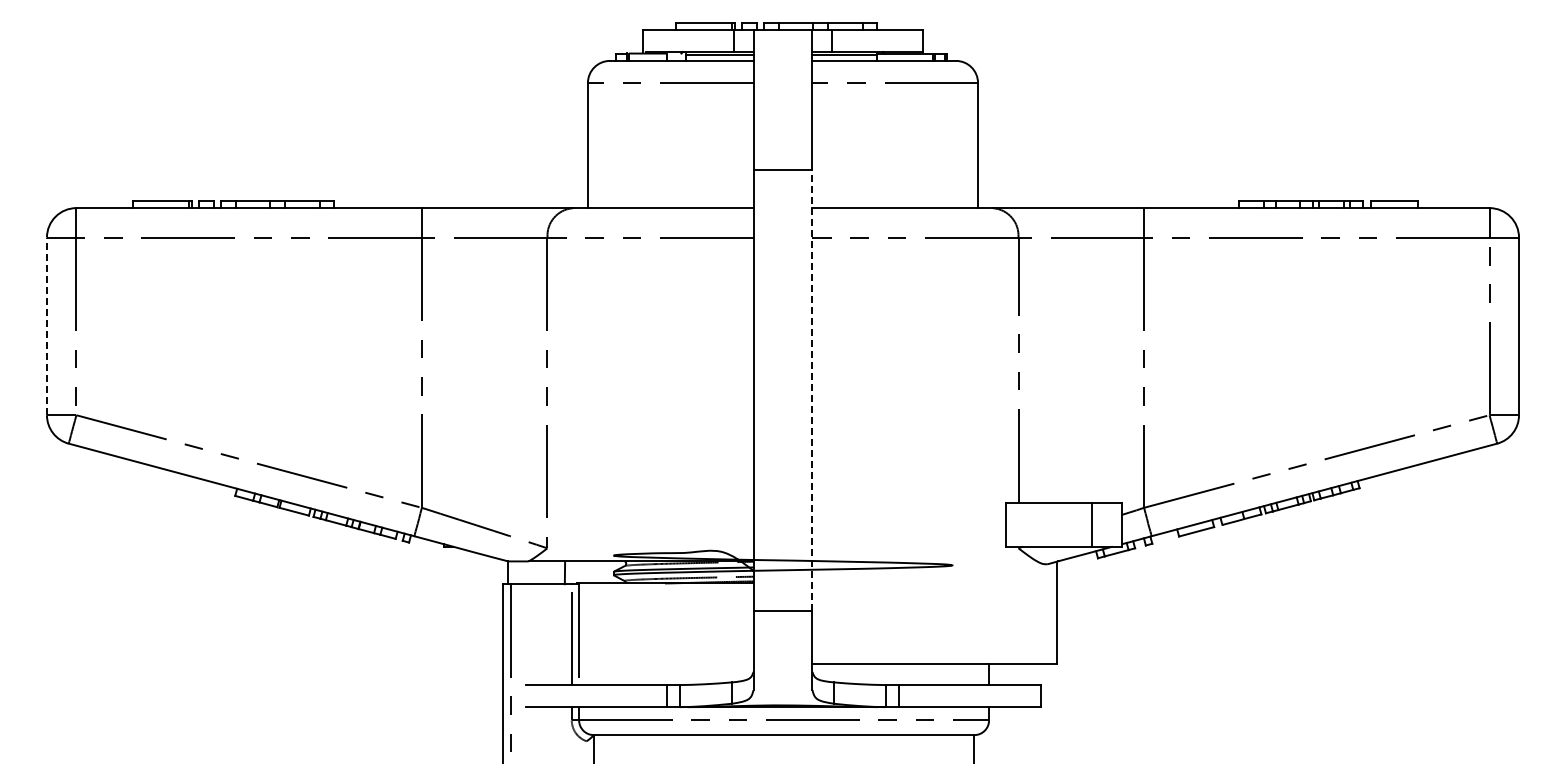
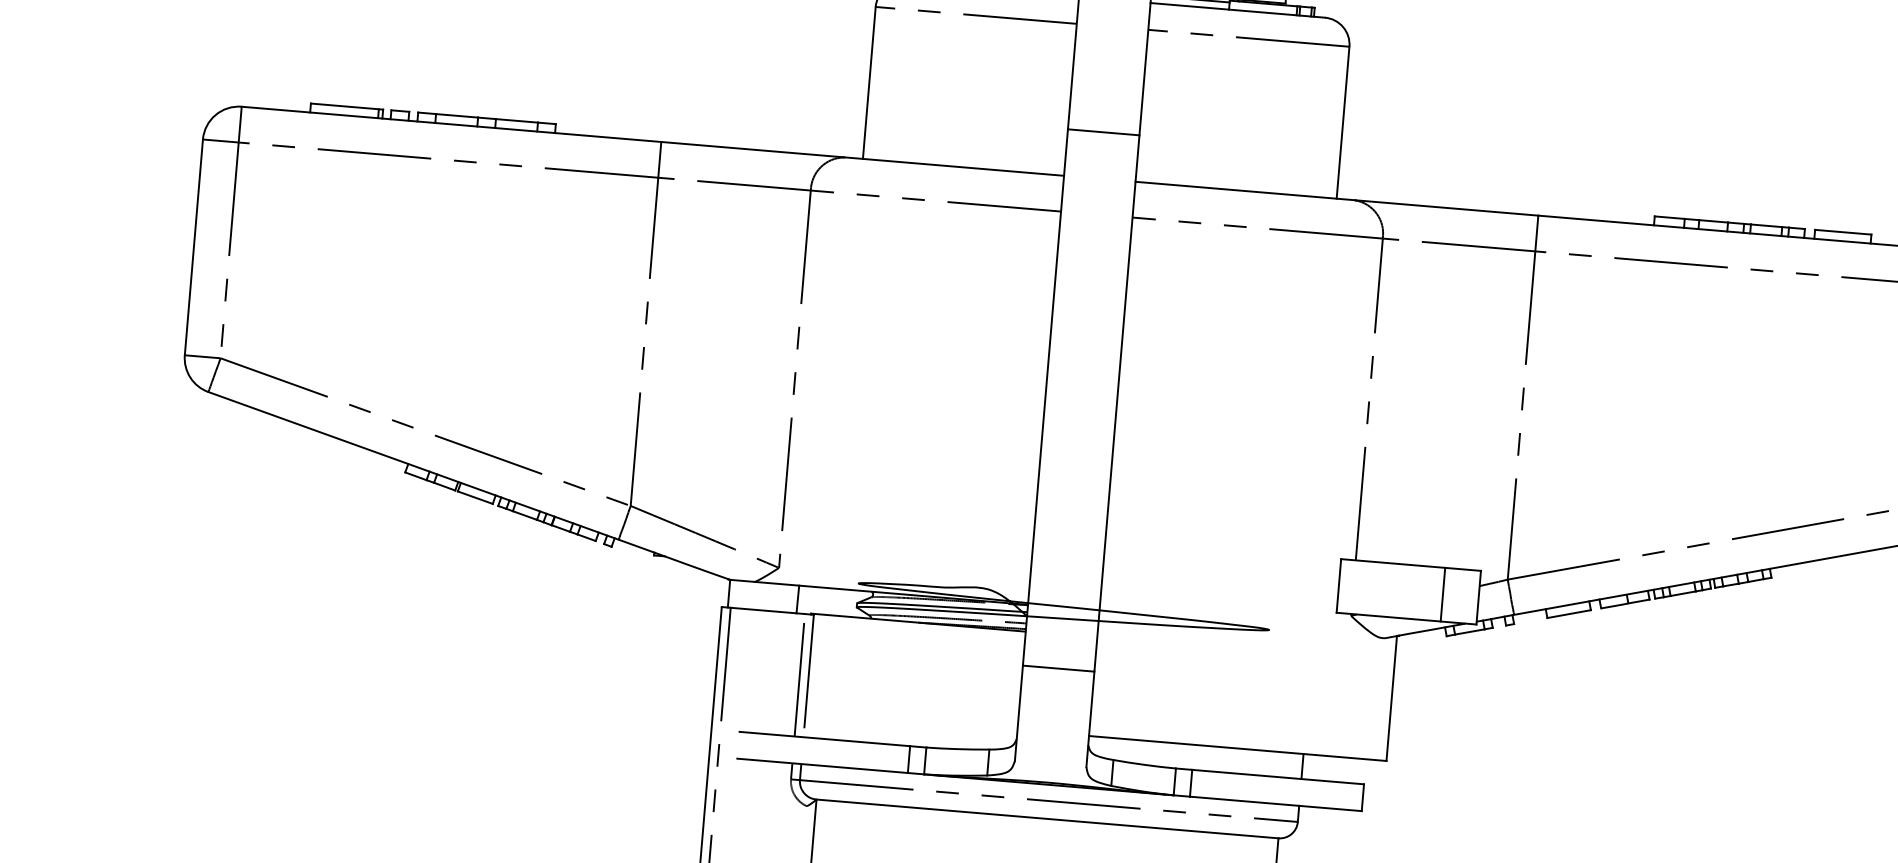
line: (46, 326) -> (193, 247), dashed -> solid
line: (812, 390) -> (1117, 403), dashed -> solid

